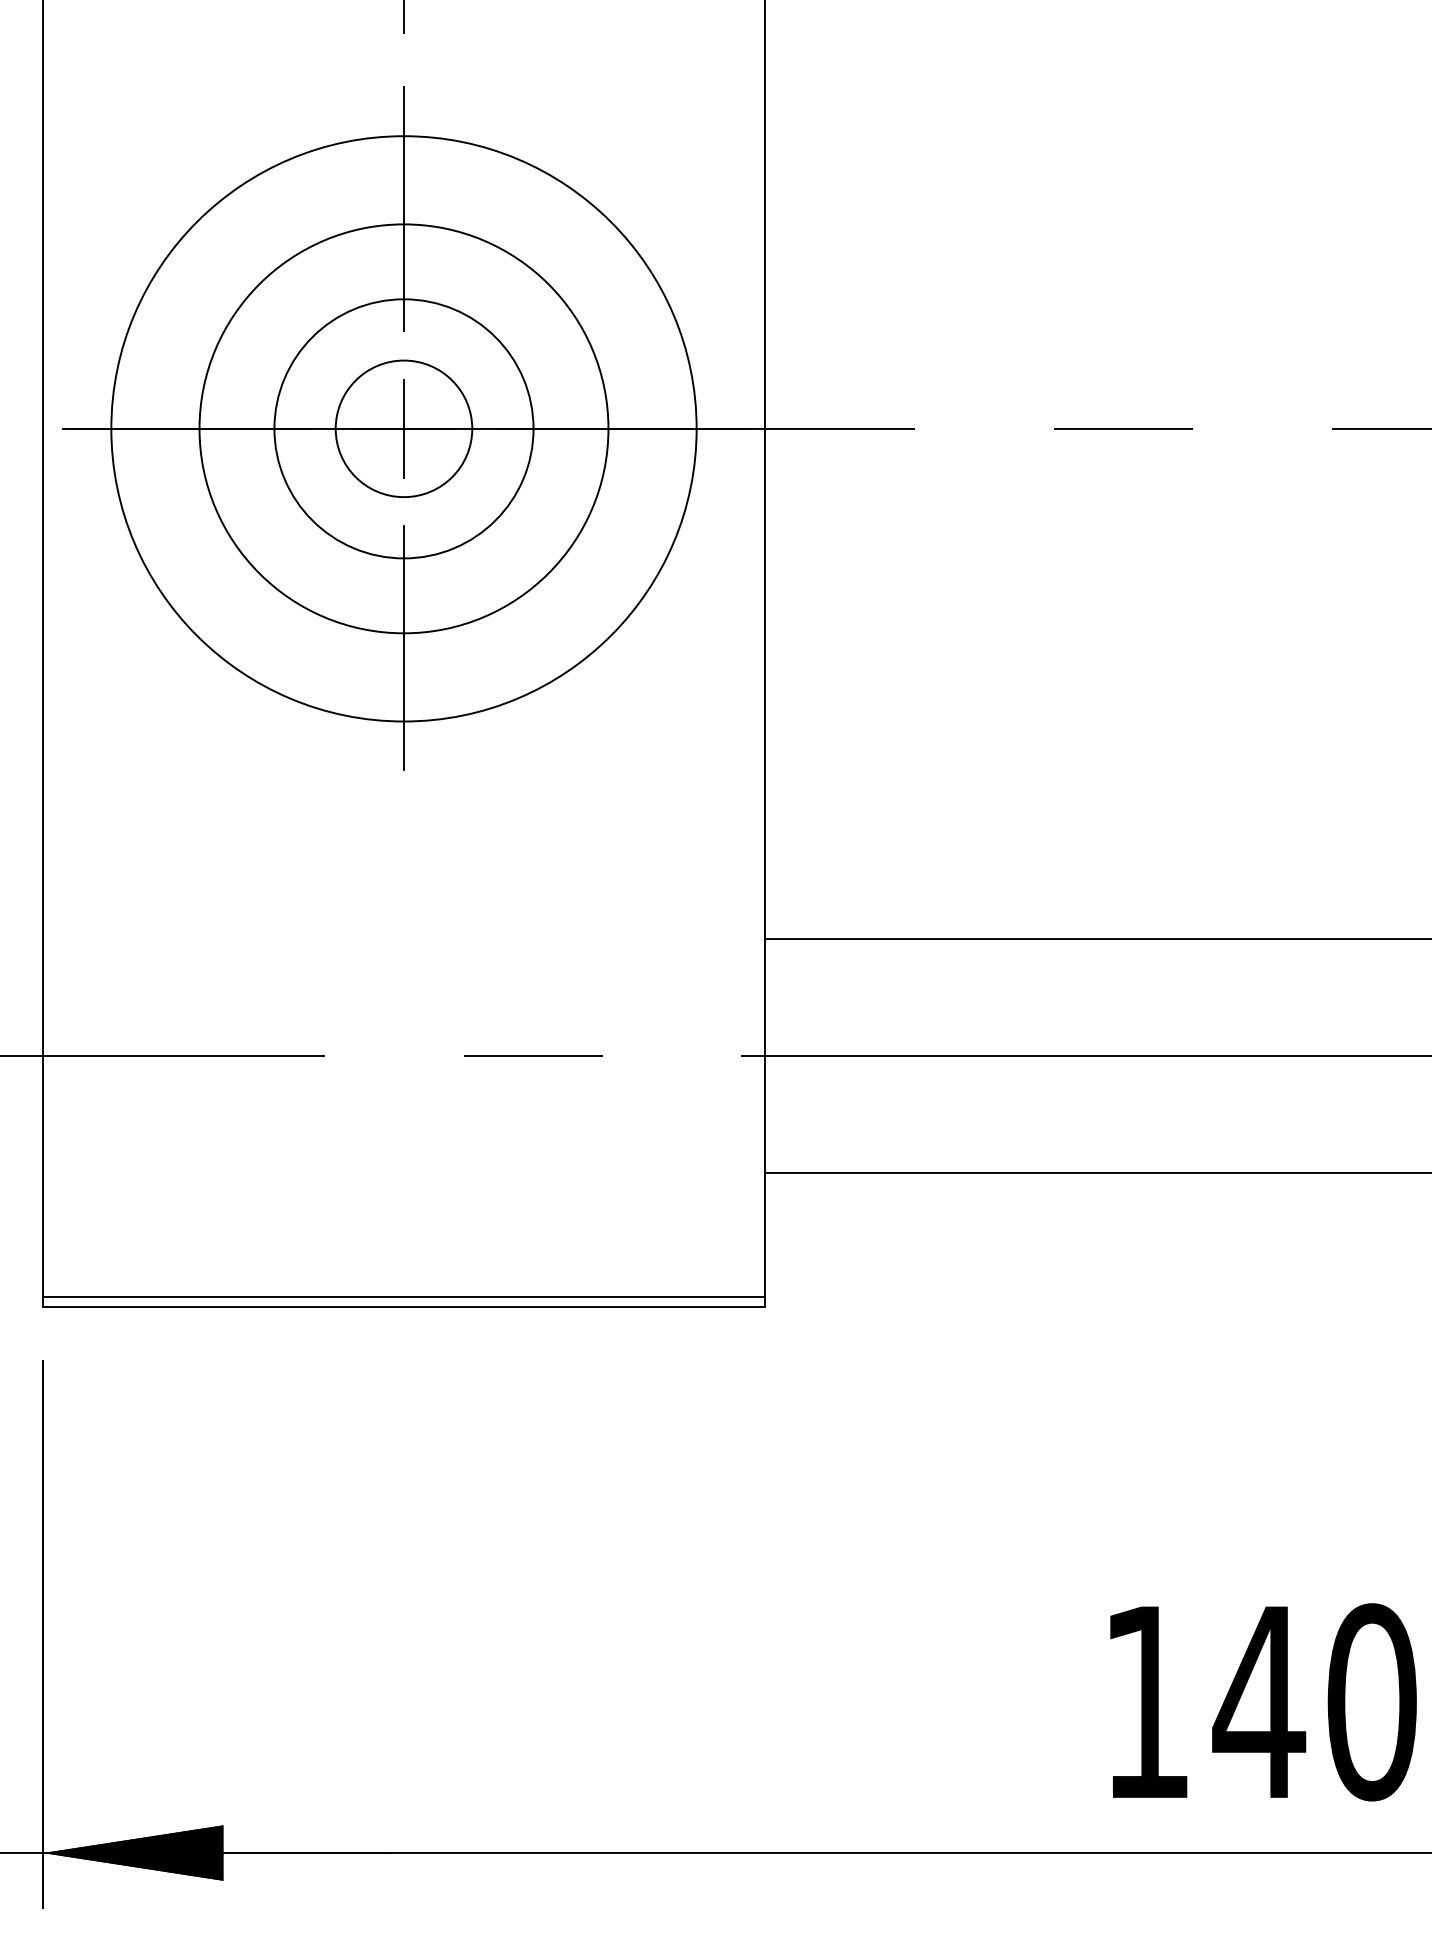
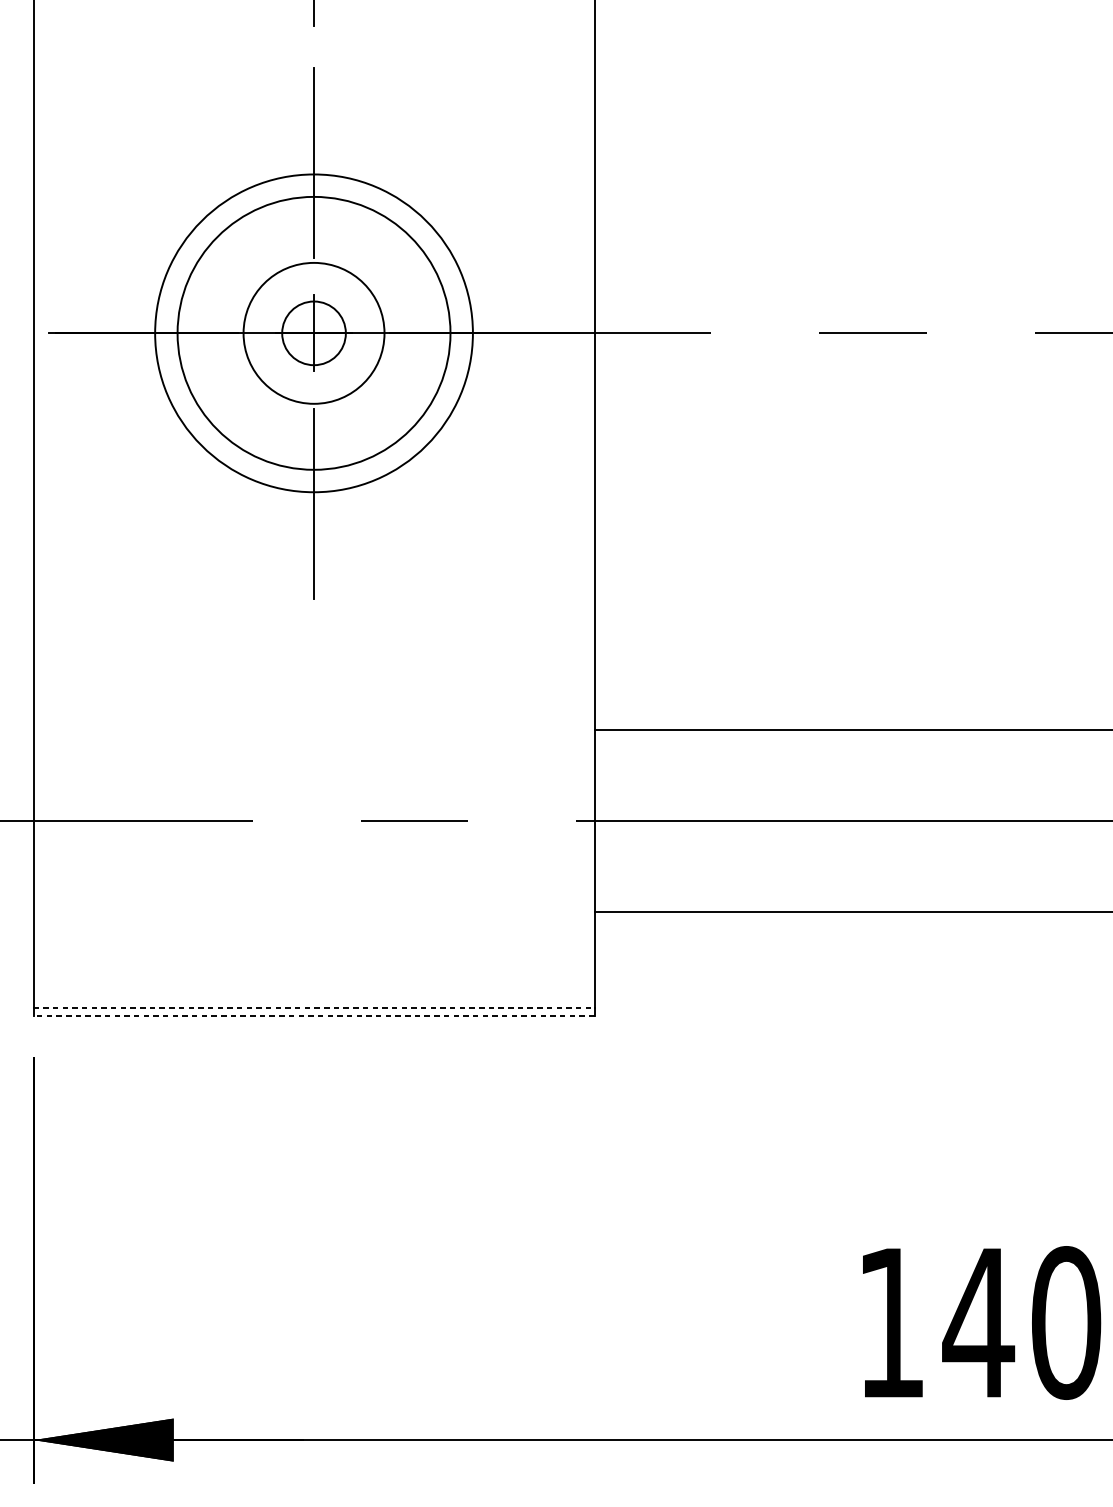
circle: (403, 428) -> (313, 333), size x0.6
circle: (403, 428) -> (313, 333), size x0.6
circle: (403, 428) -> (313, 333), size x0.7
line: (404, 1297) -> (314, 1008), solid -> dashed
line: (404, 1306) -> (314, 1015), solid -> dashed

